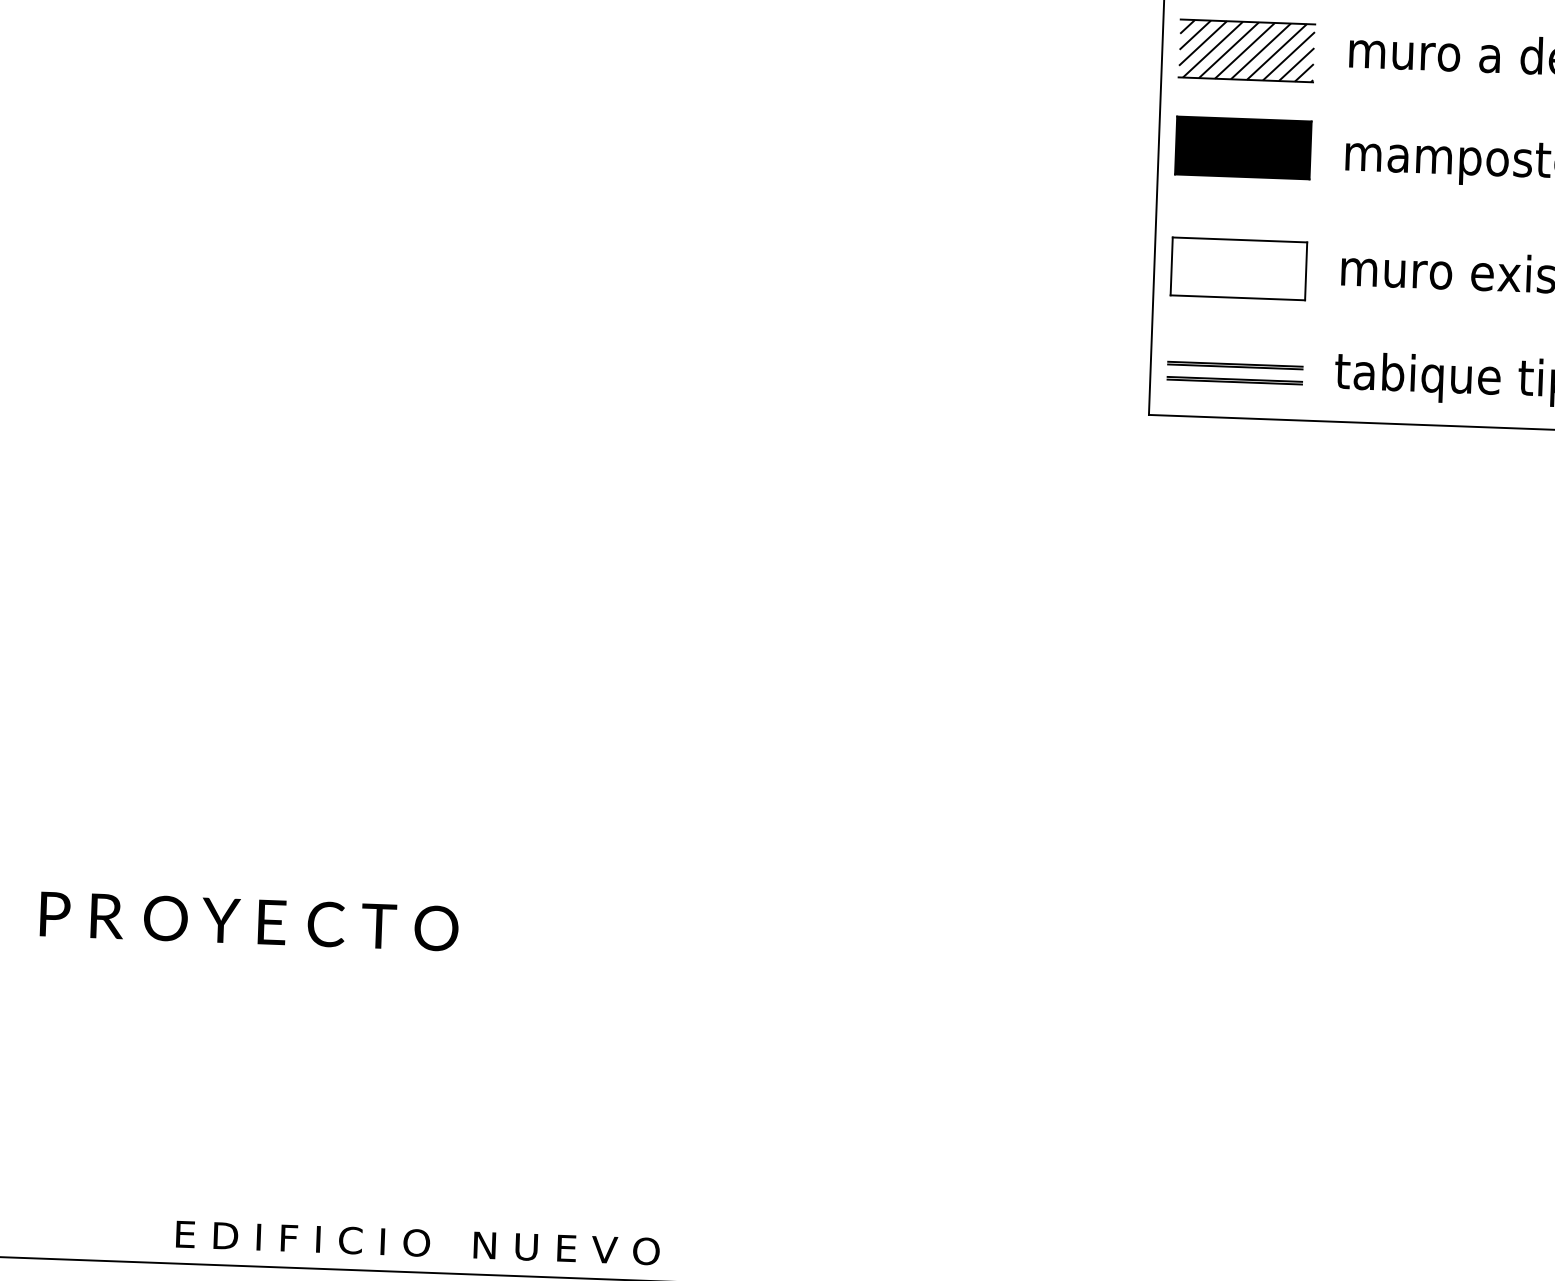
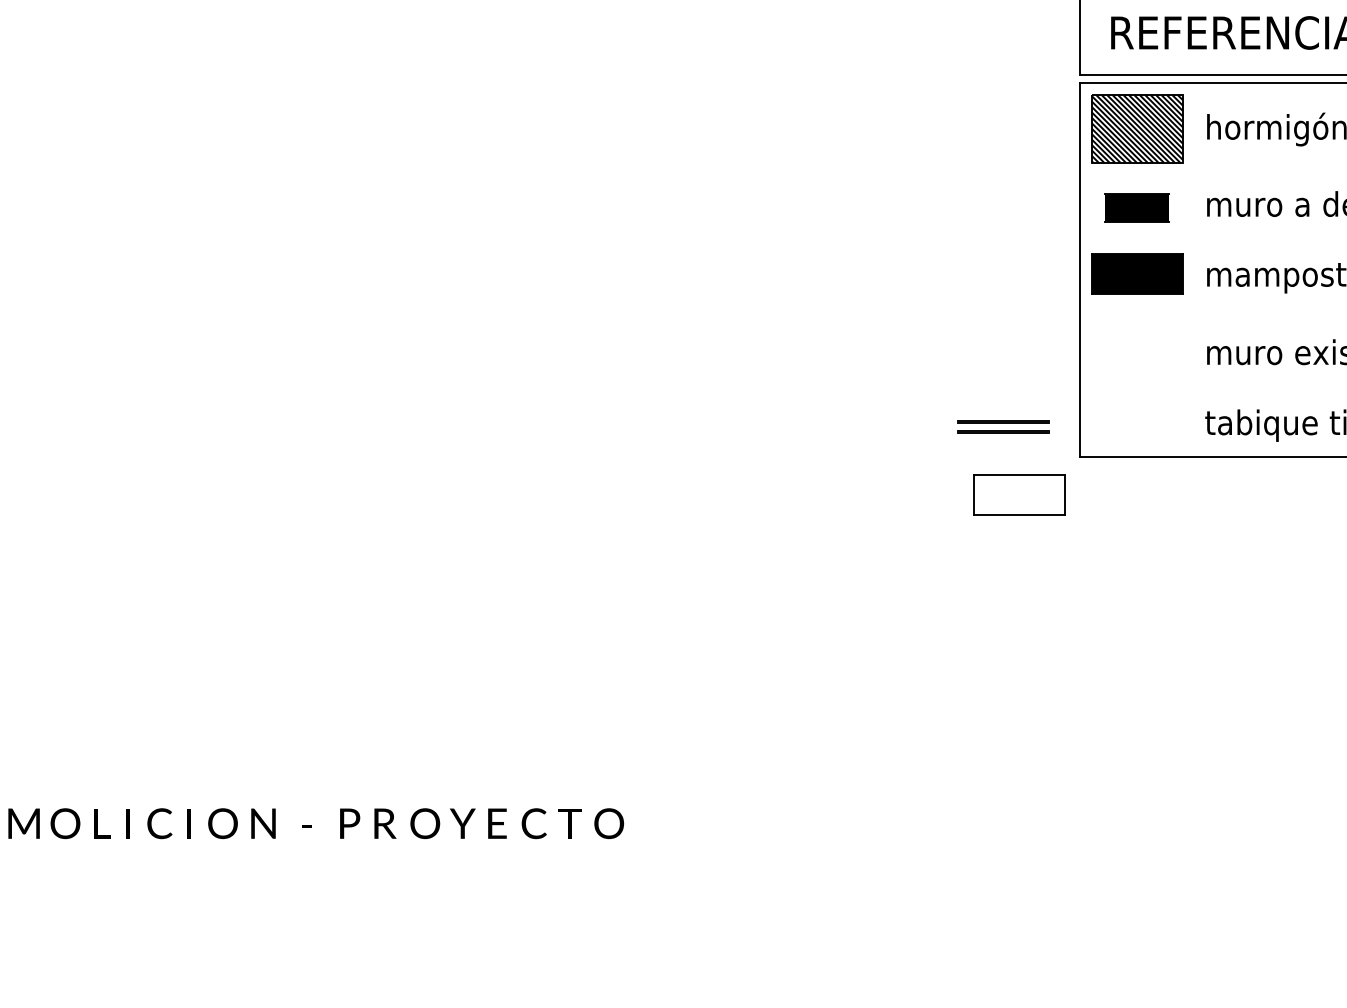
part: (1247, 50) -> (1137, 207), size x0.7
part: (1239, 268) -> (1019, 494), moved
part: (1235, 372) -> (1003, 426), moved

